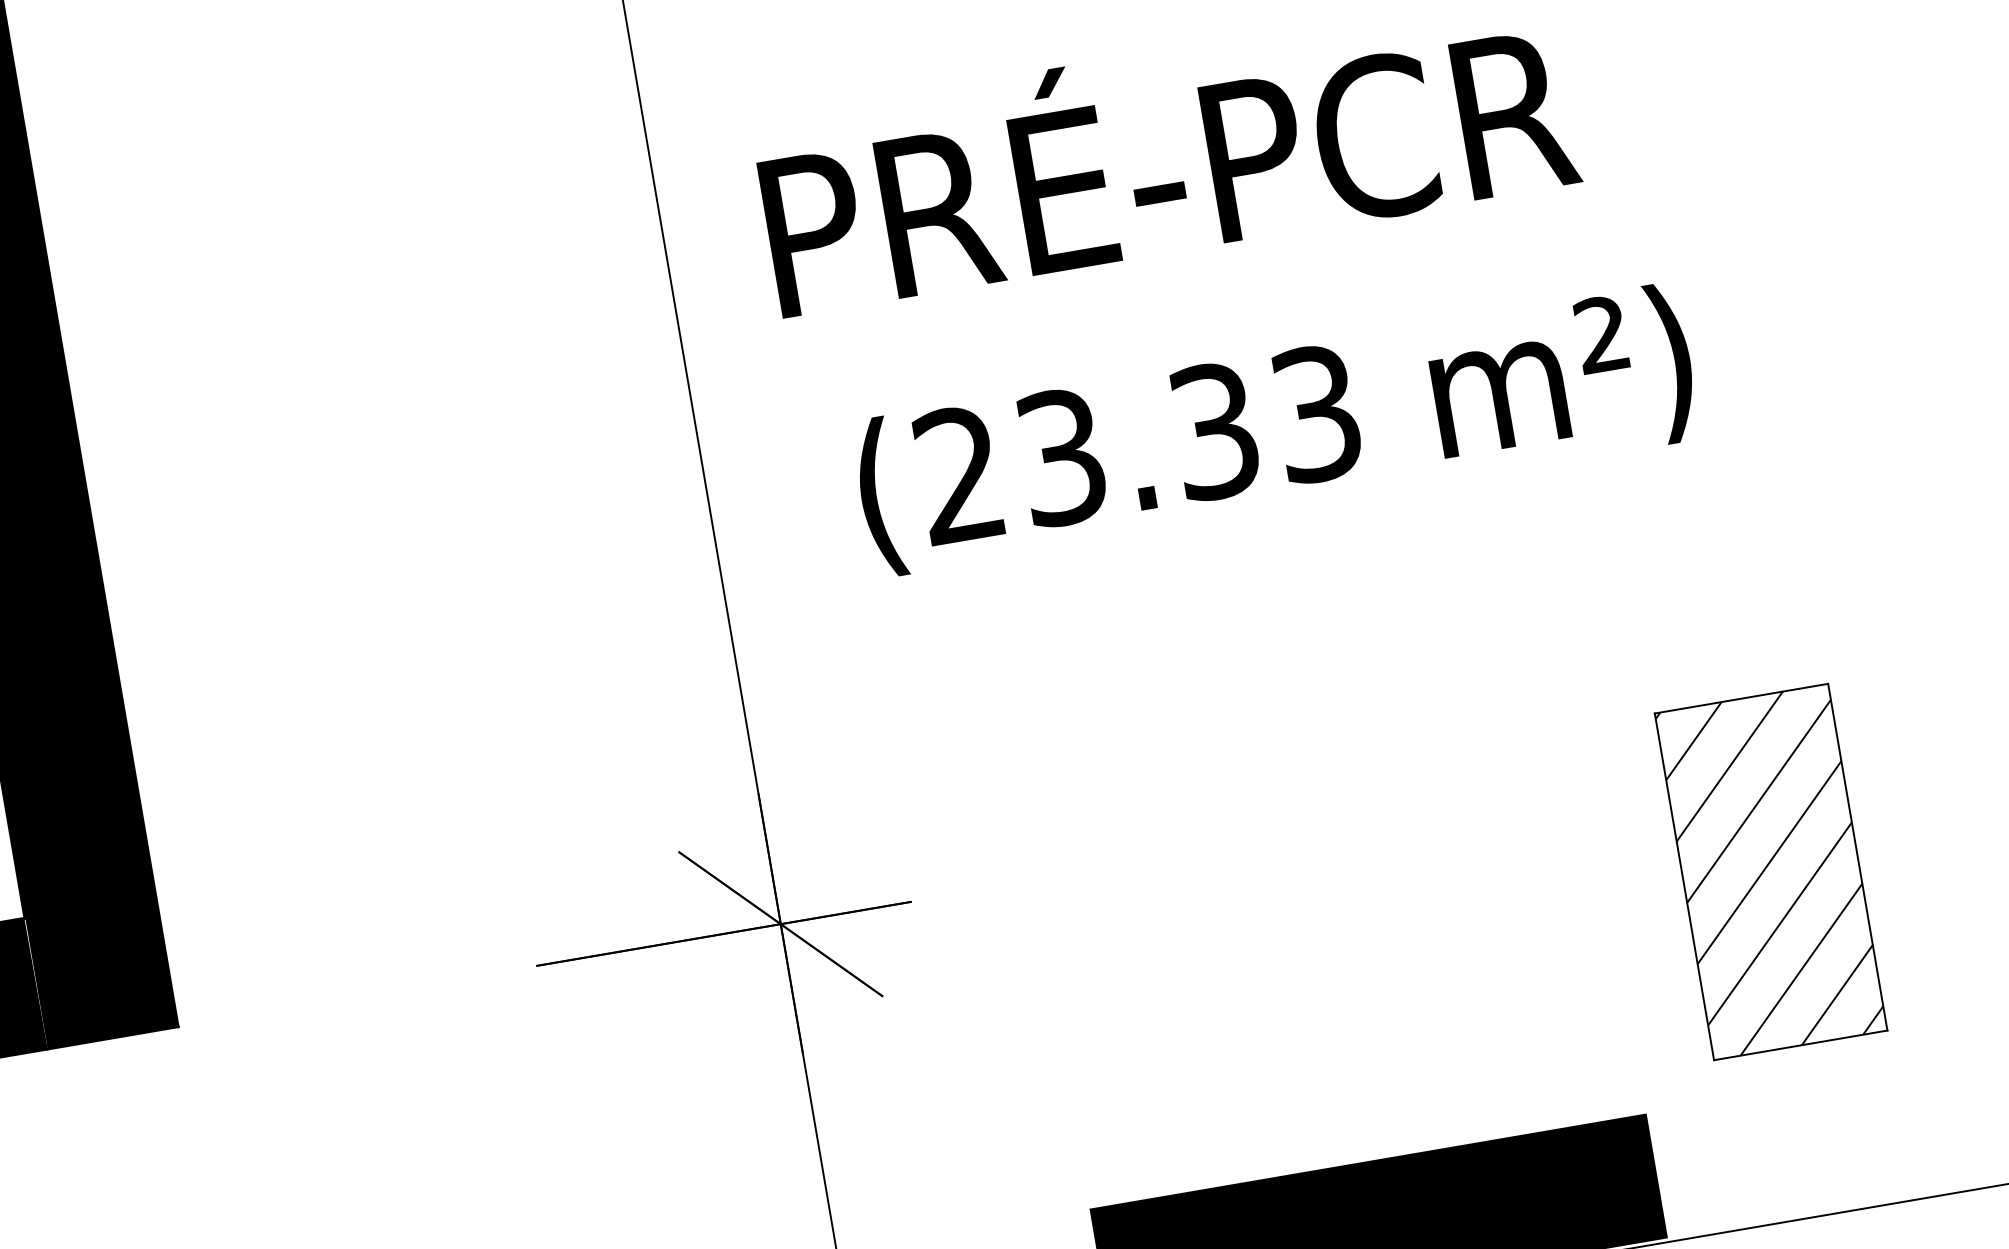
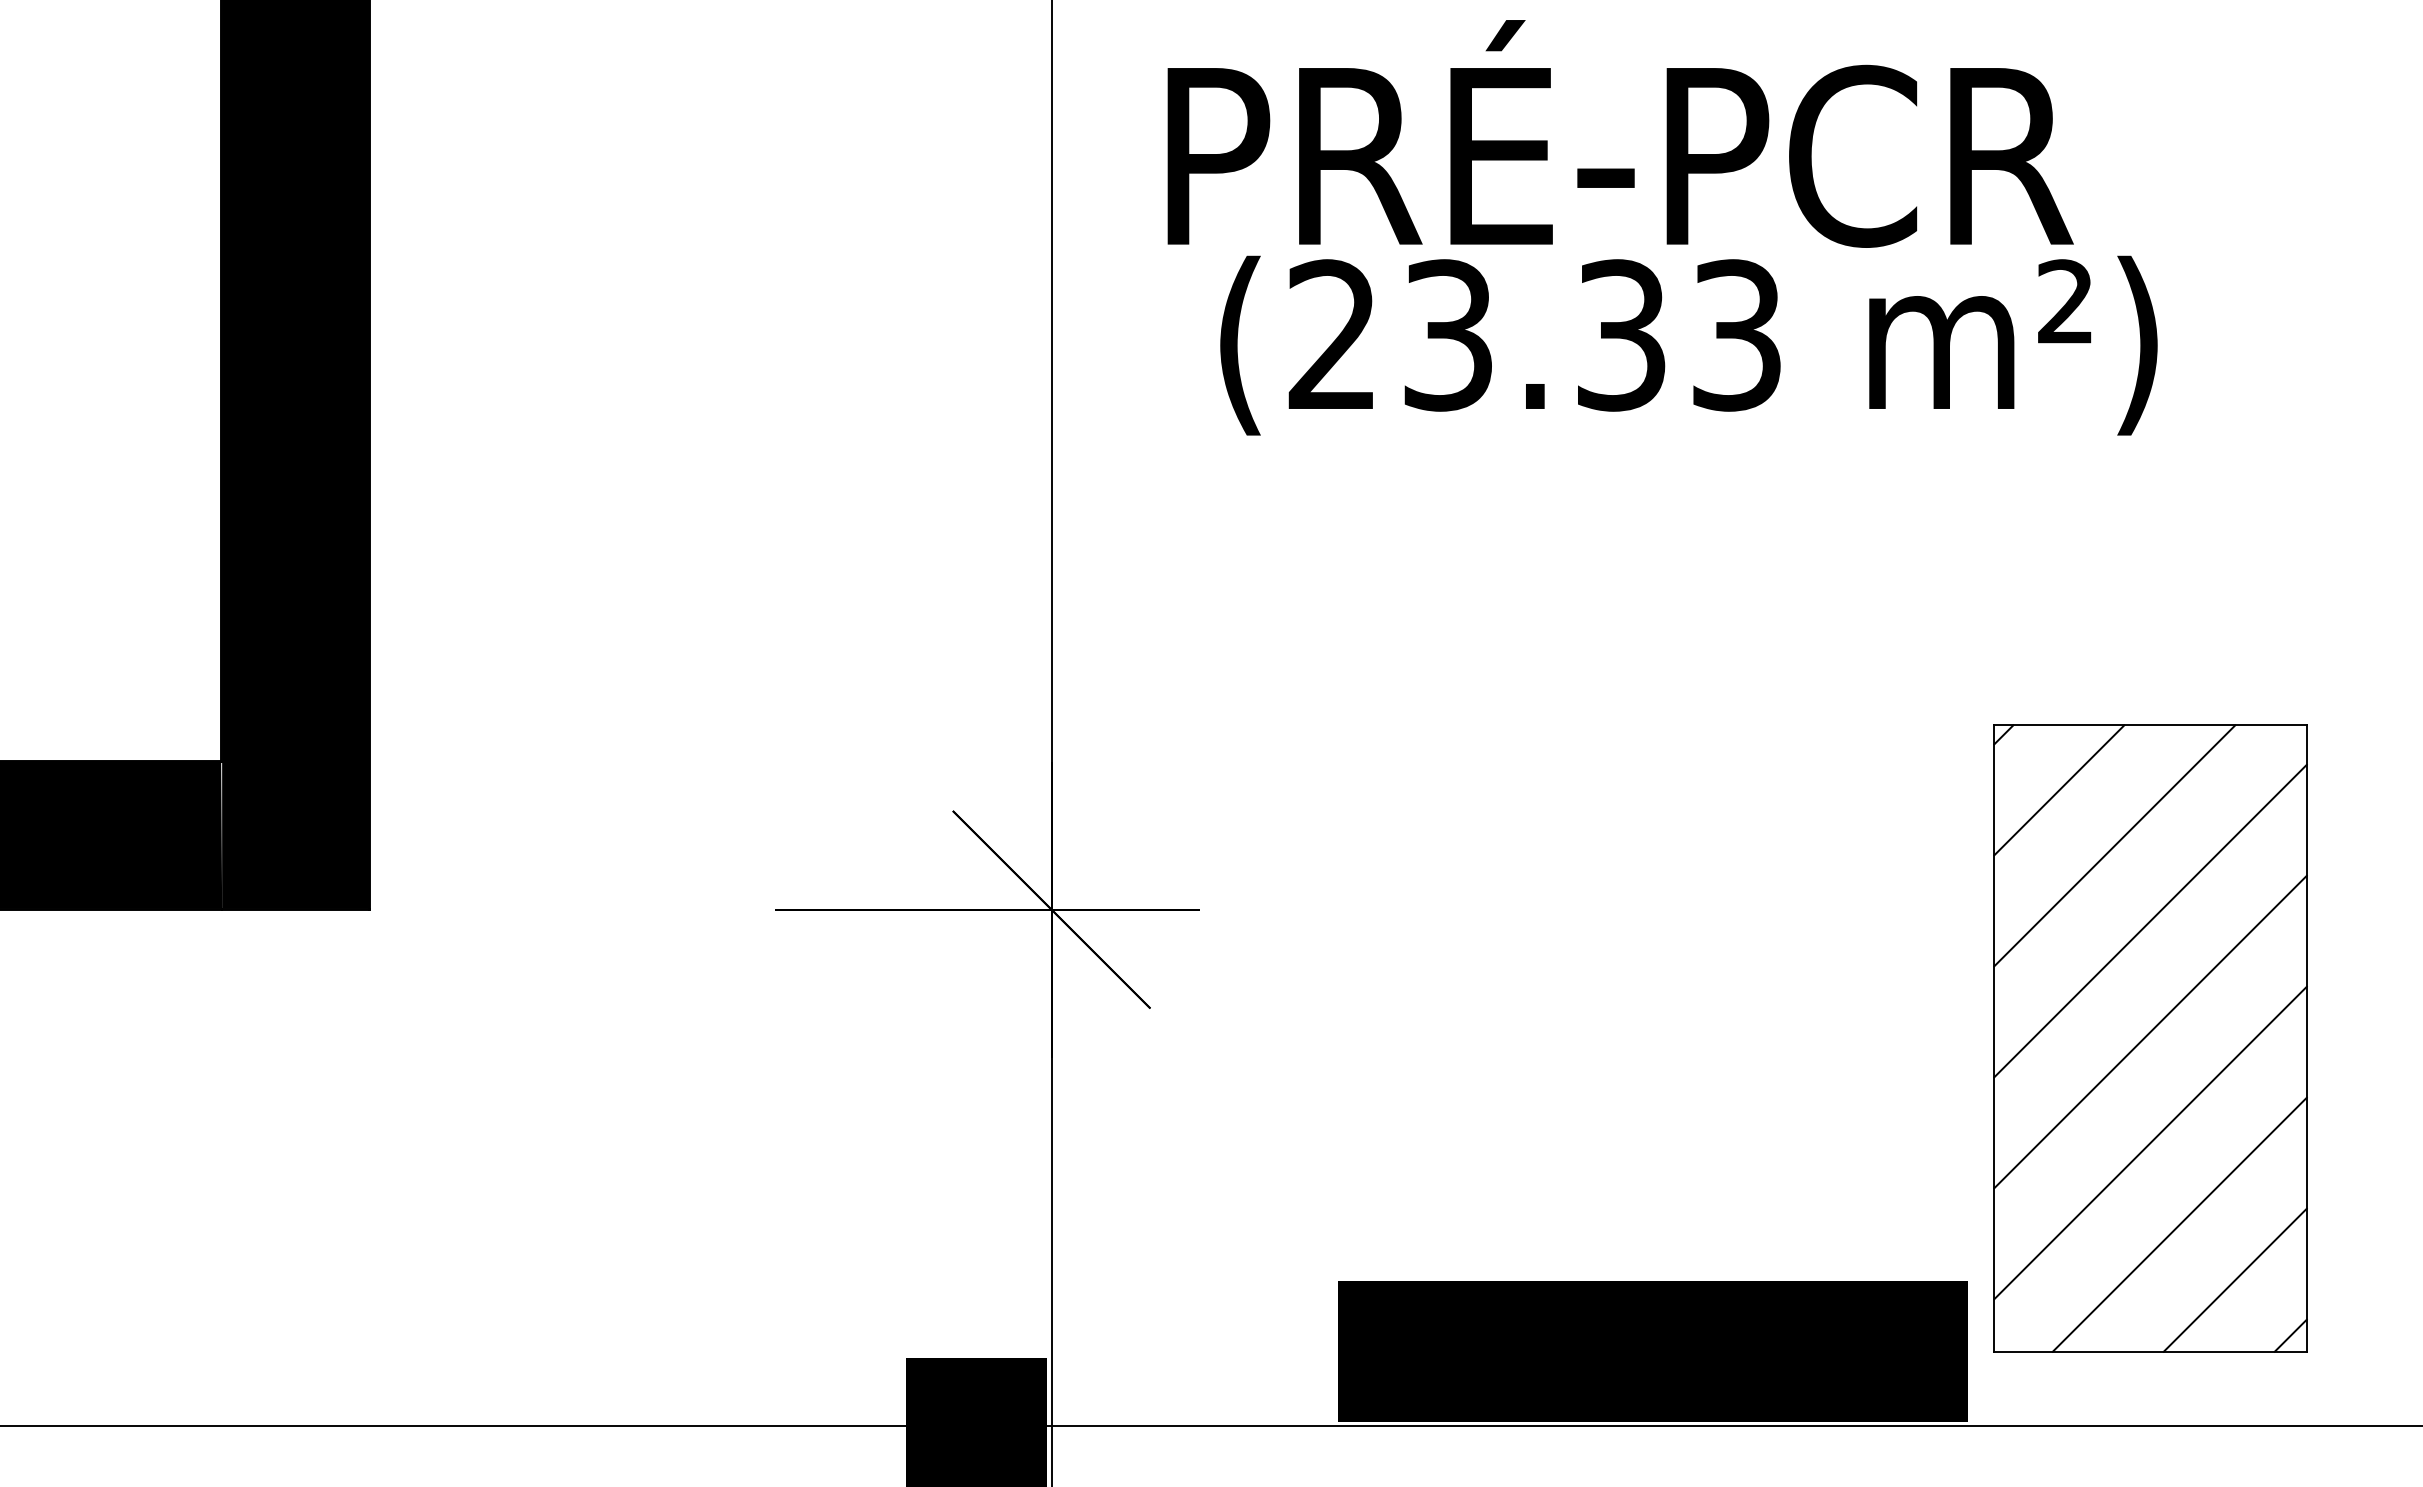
text: (1275, 430) -> (1688, 345), moved
part: (1770, 872) -> (2149, 1038), size x1.6

